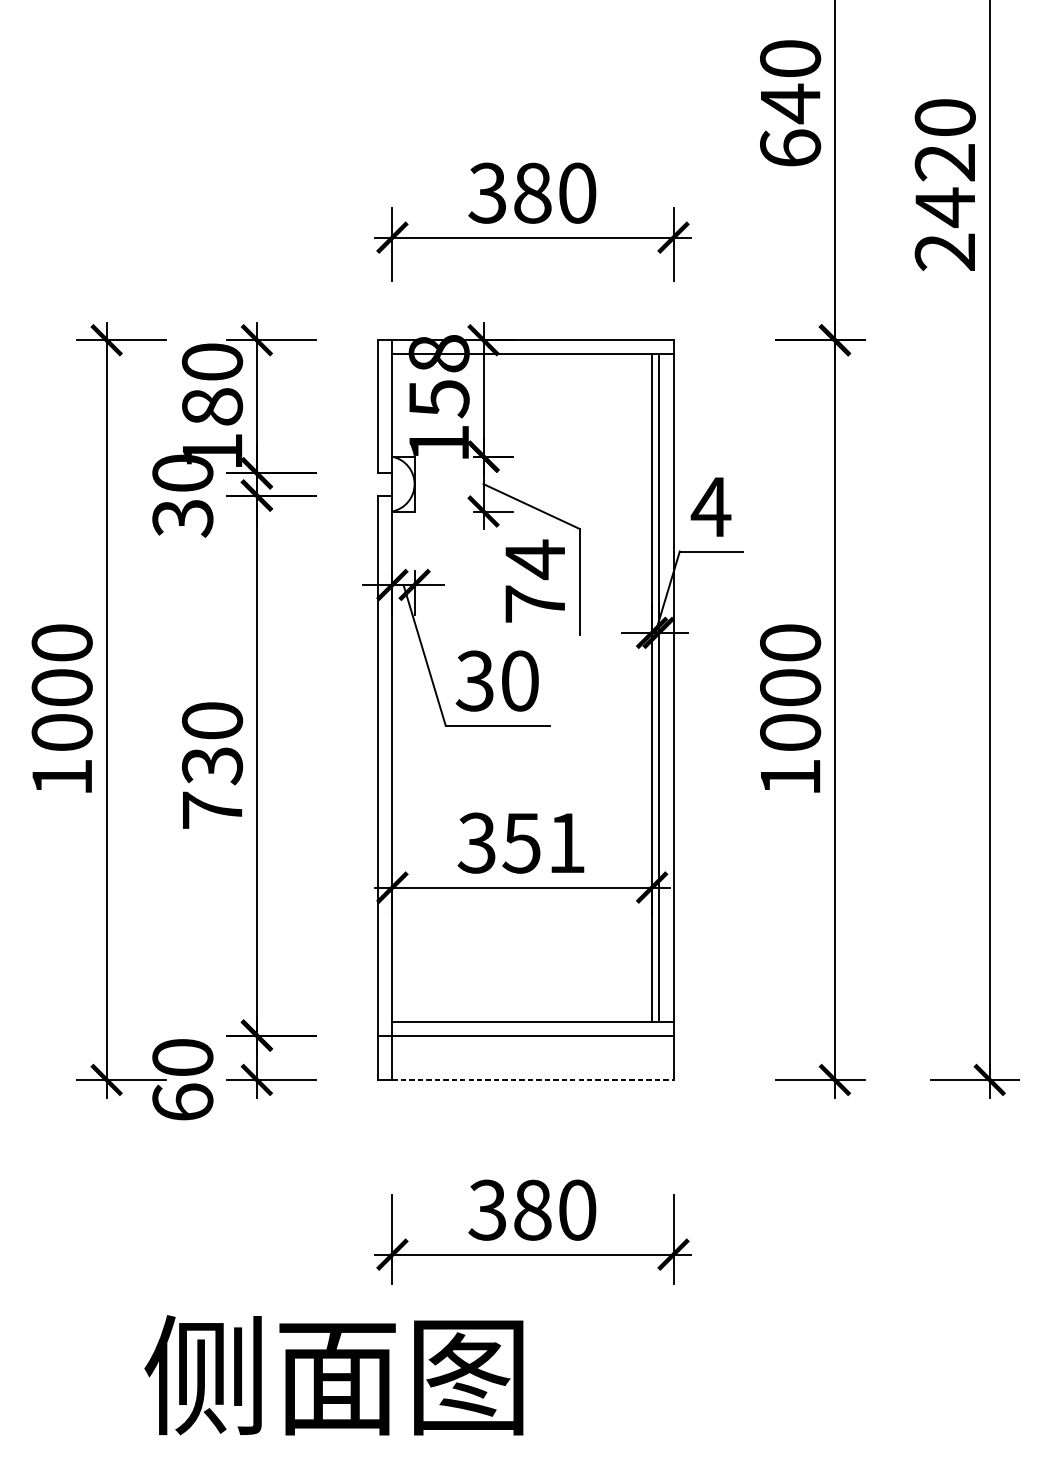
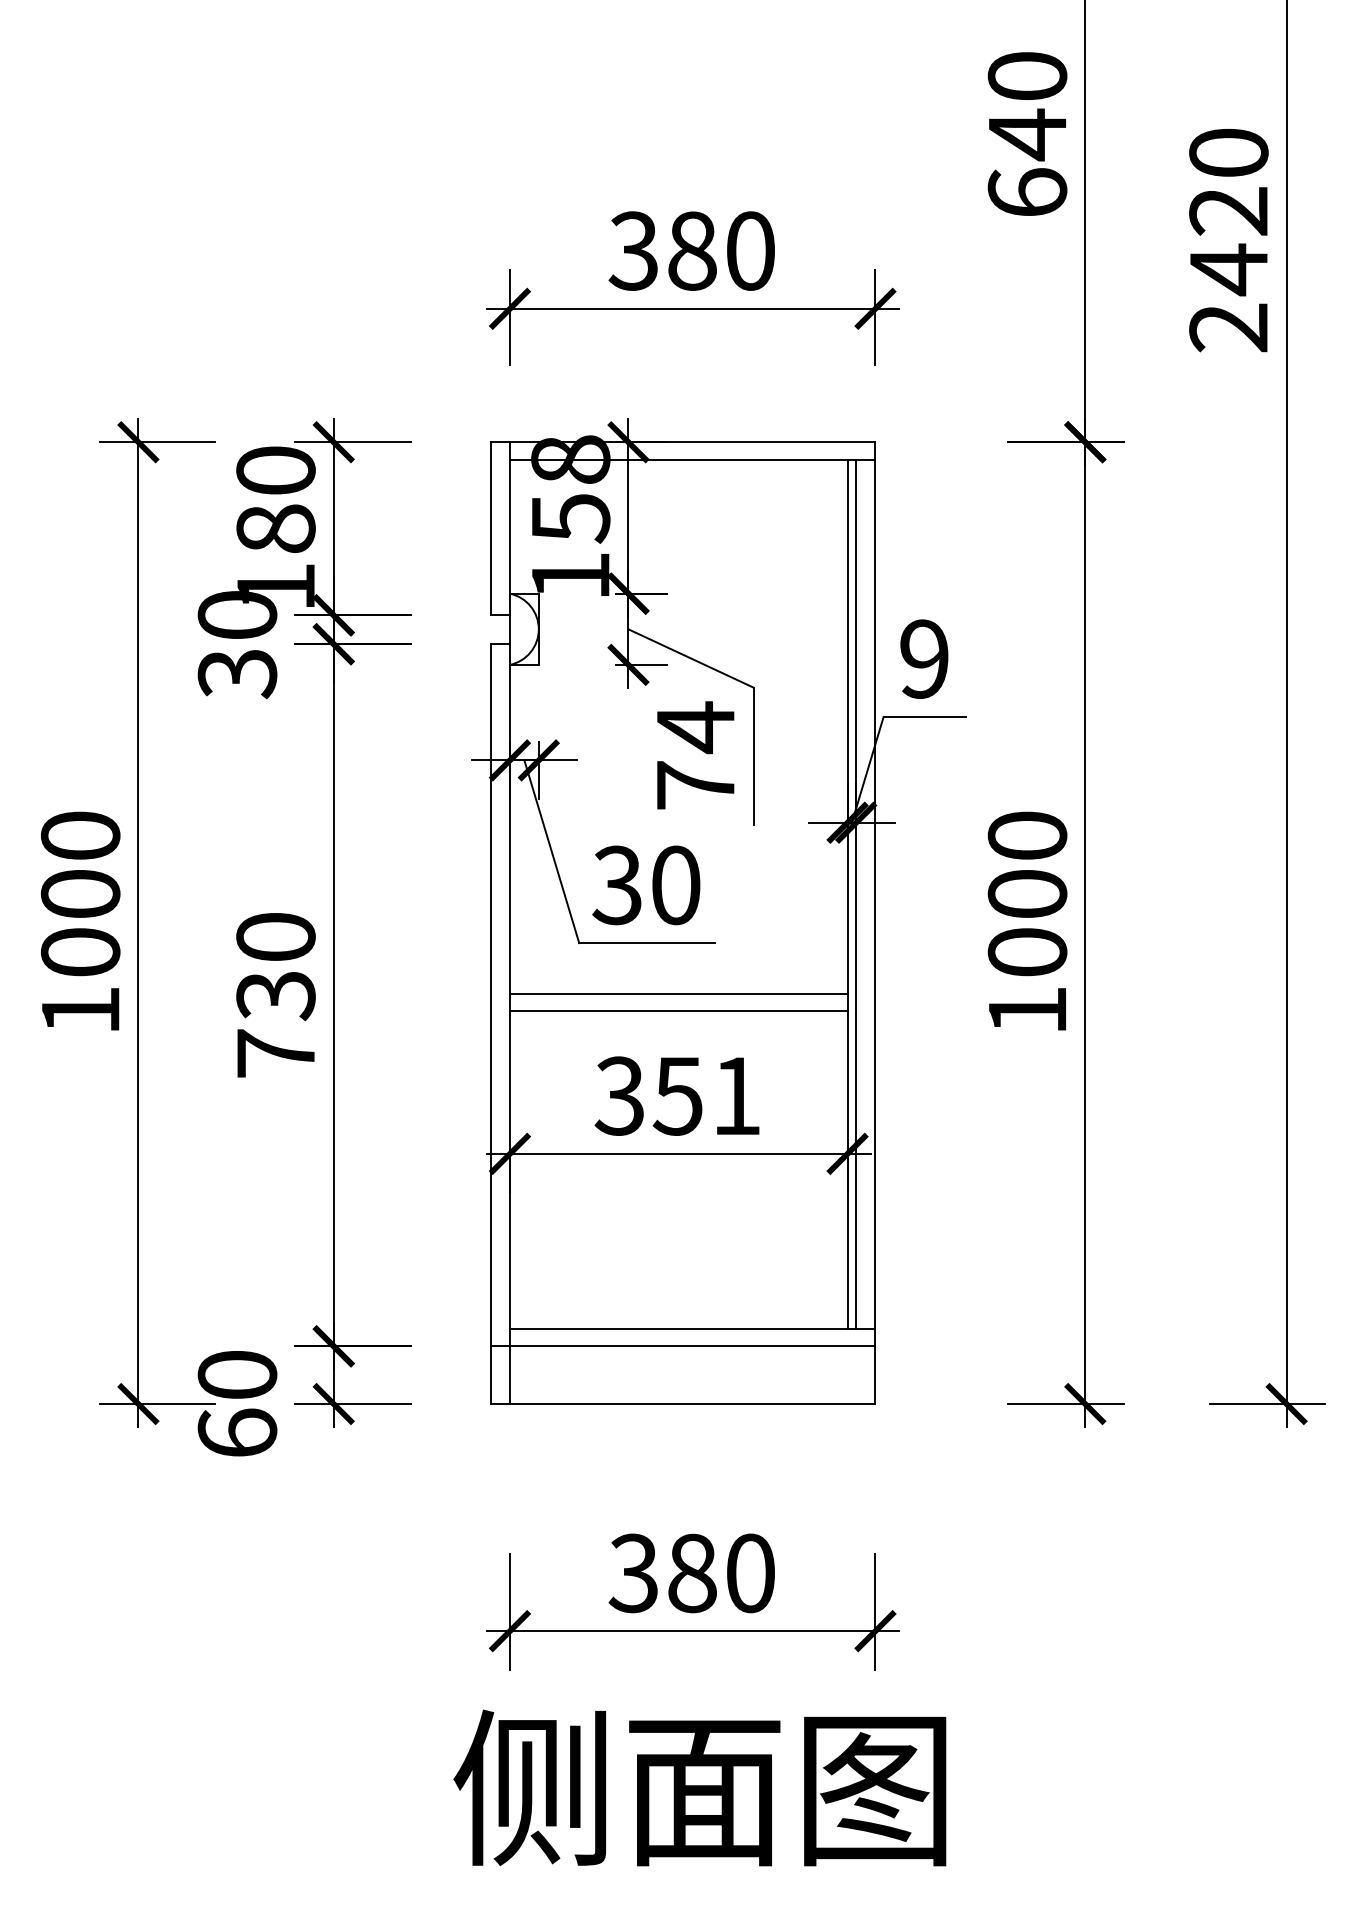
text: (710, 506) -> (923, 658), 4 -> 9
line: (522, 764) -> (678, 993), added
line: (522, 778) -> (678, 1011), added
line: (532, 1080) -> (692, 1404), dashed -> solid
text: (333, 1374) -> (699, 1787), moved

